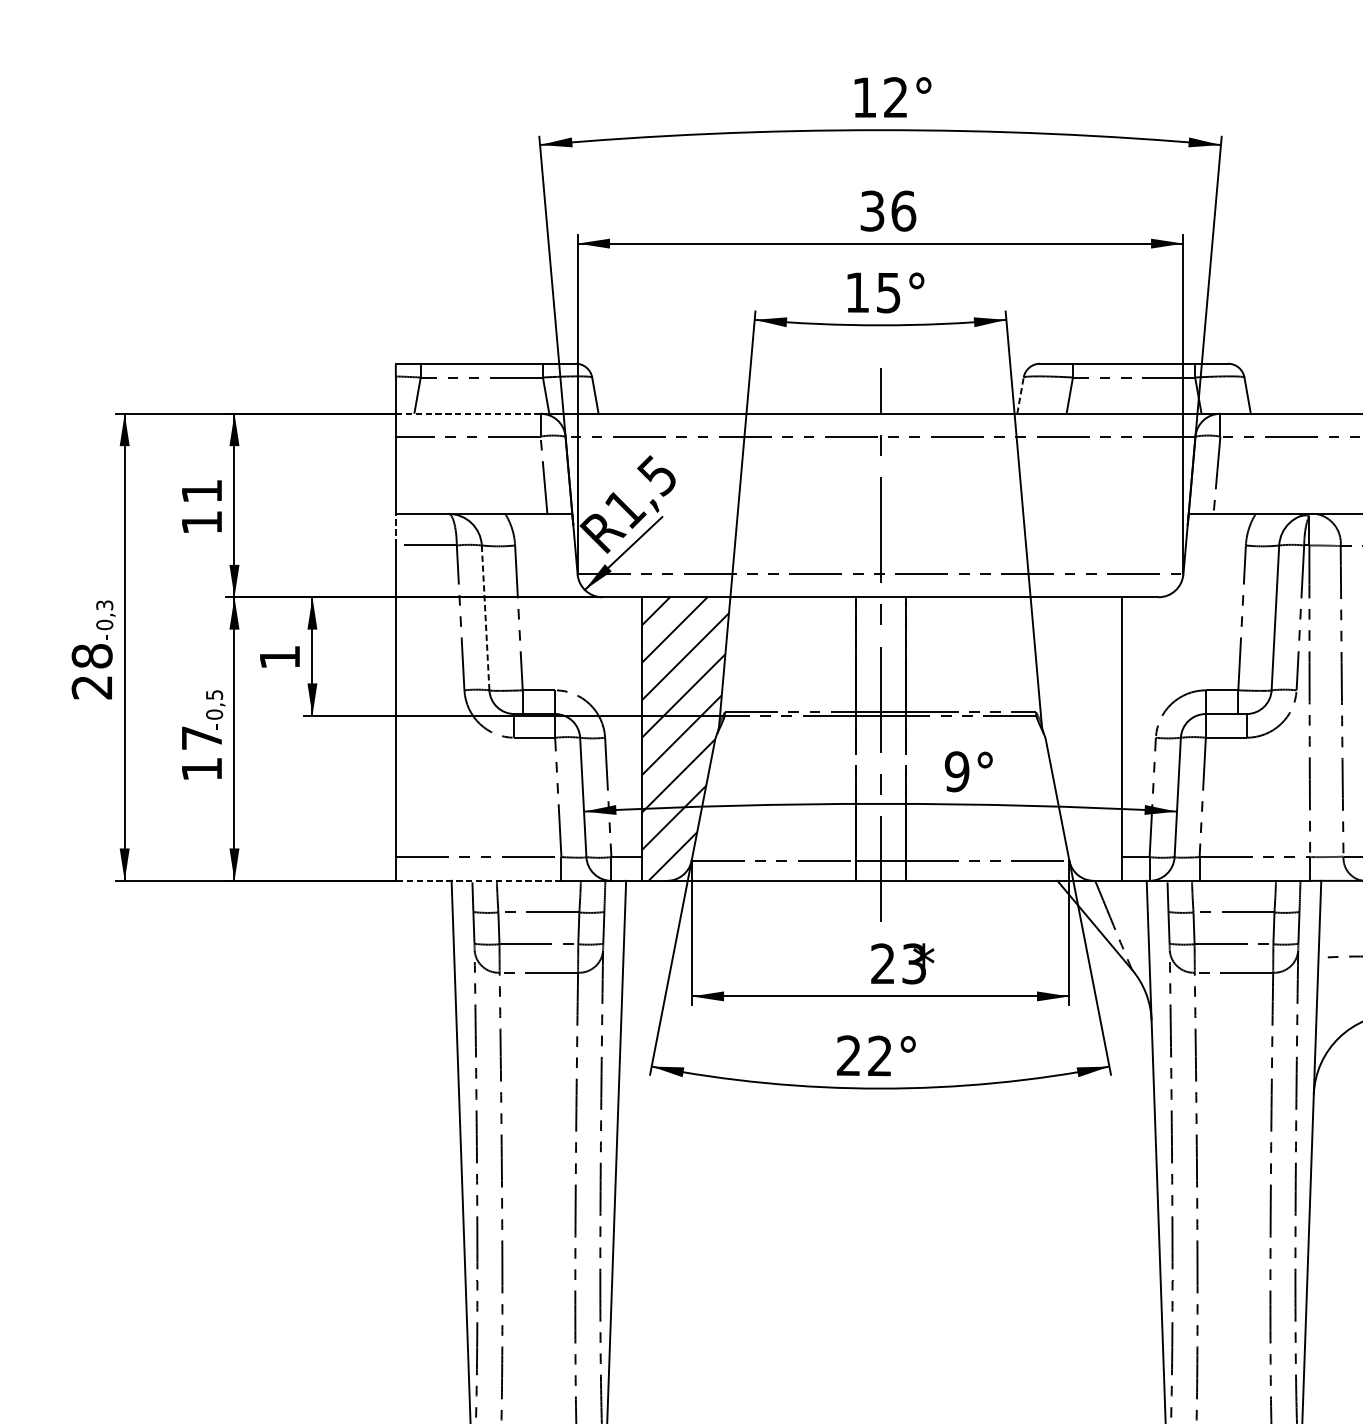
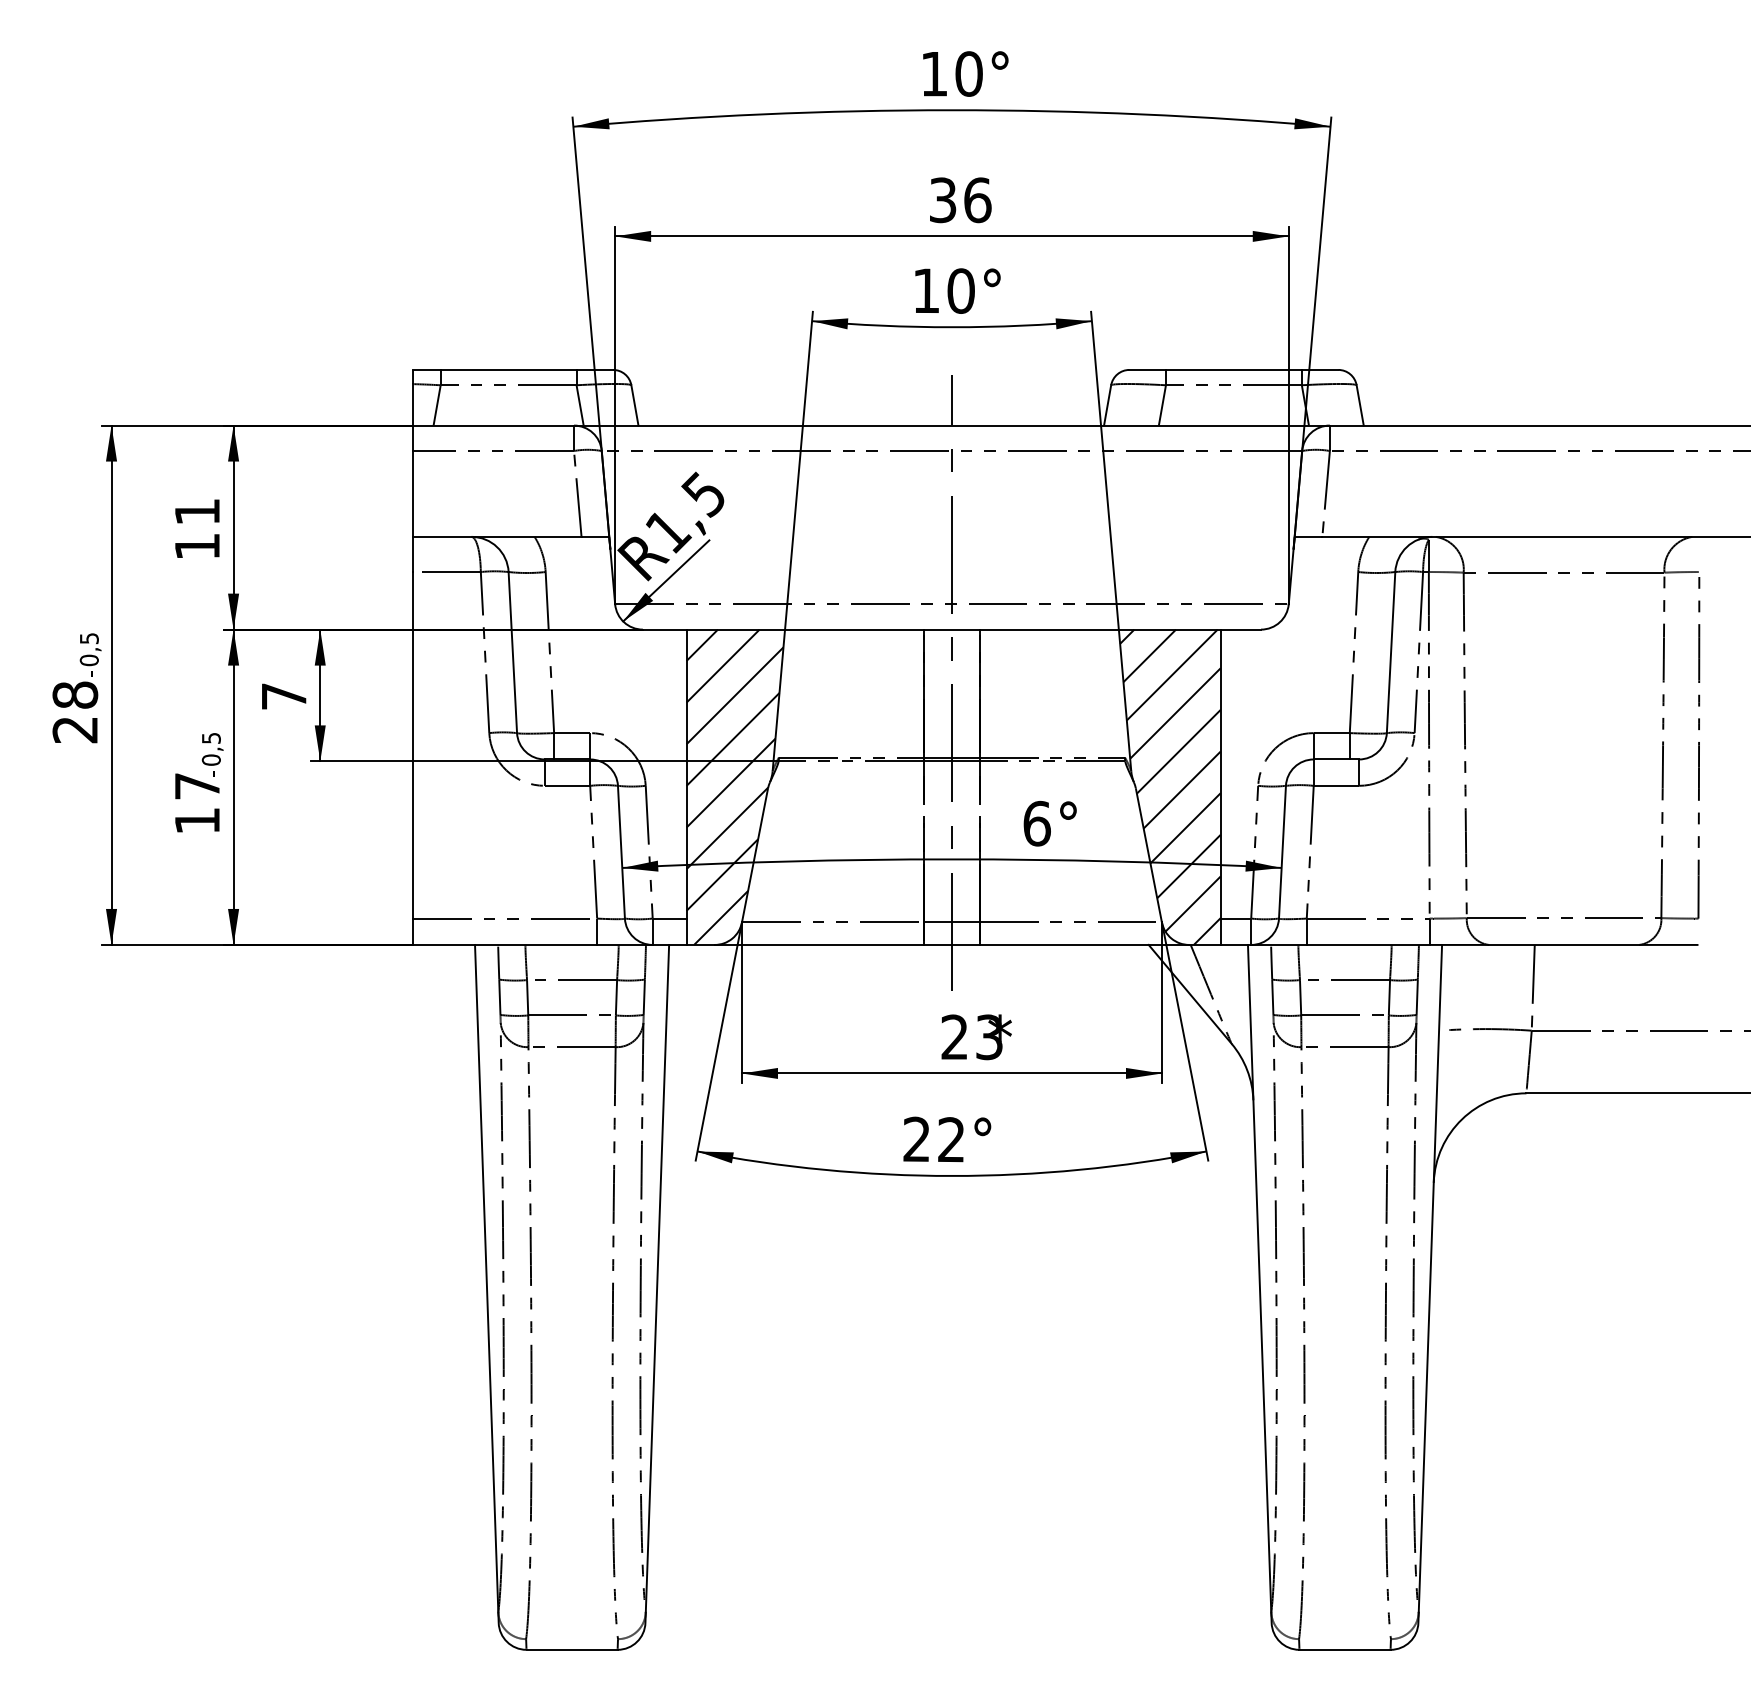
text: (895, 97) -> (968, 73), 12° -> 10°
text: (888, 292) -> (960, 290), 15° -> 10°
line: (1020, 394) -> (1107, 404), dashed -> solid
line: (468, 413) -> (493, 425), dashed -> solid
line: (396, 529) -> (413, 554), dashed -> solid
text: (104, 605) -> (88, 638), 0,3 -> 0,5
line: (485, 617) -> (512, 652), dashed -> solid
text: (280, 657) -> (284, 696), 1 -> 7
hatch: (1077, 738) -> (1170, 786), added
text: (956, 771) -> (1036, 823), 9° -> 6°
line: (478, 880) -> (504, 944), dashed -> solid

